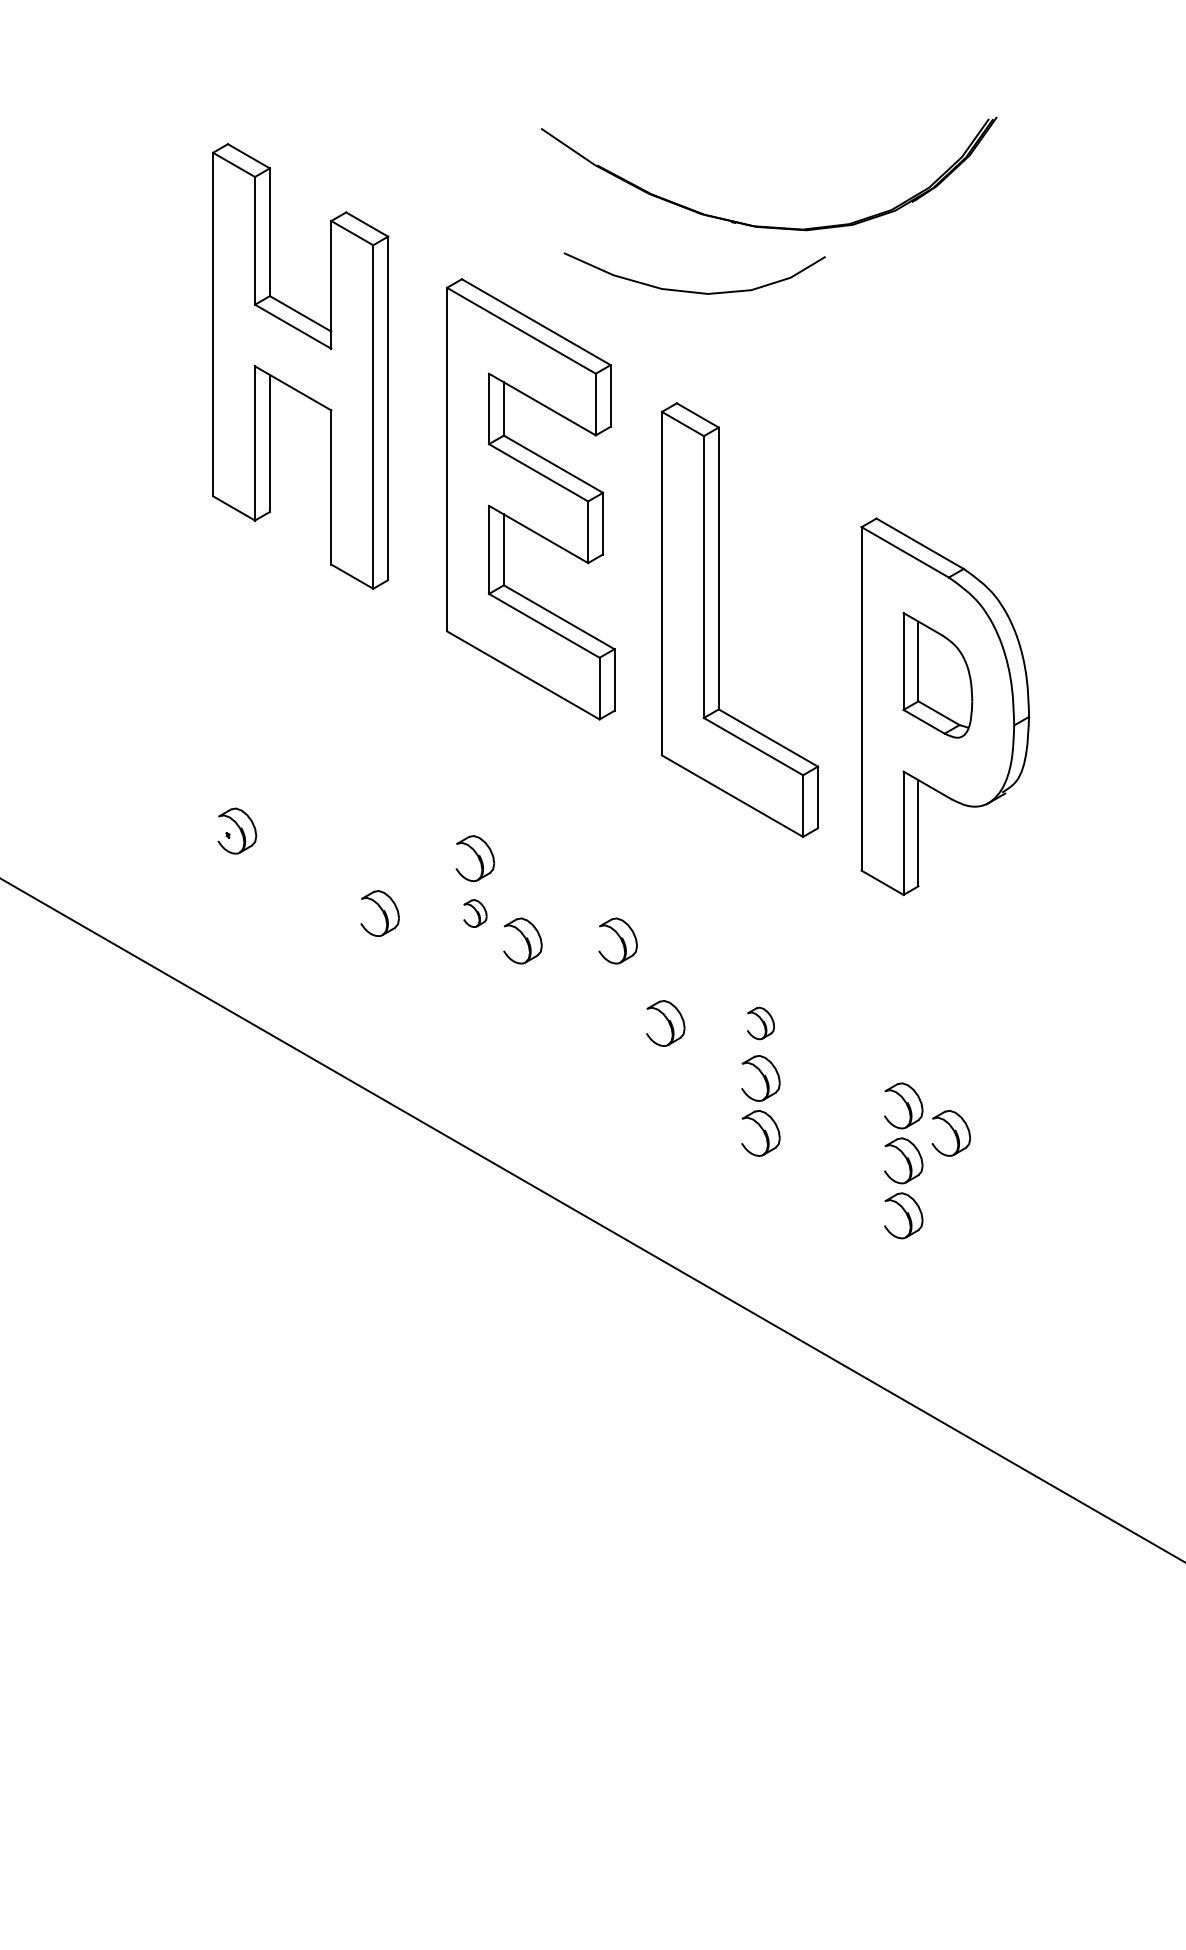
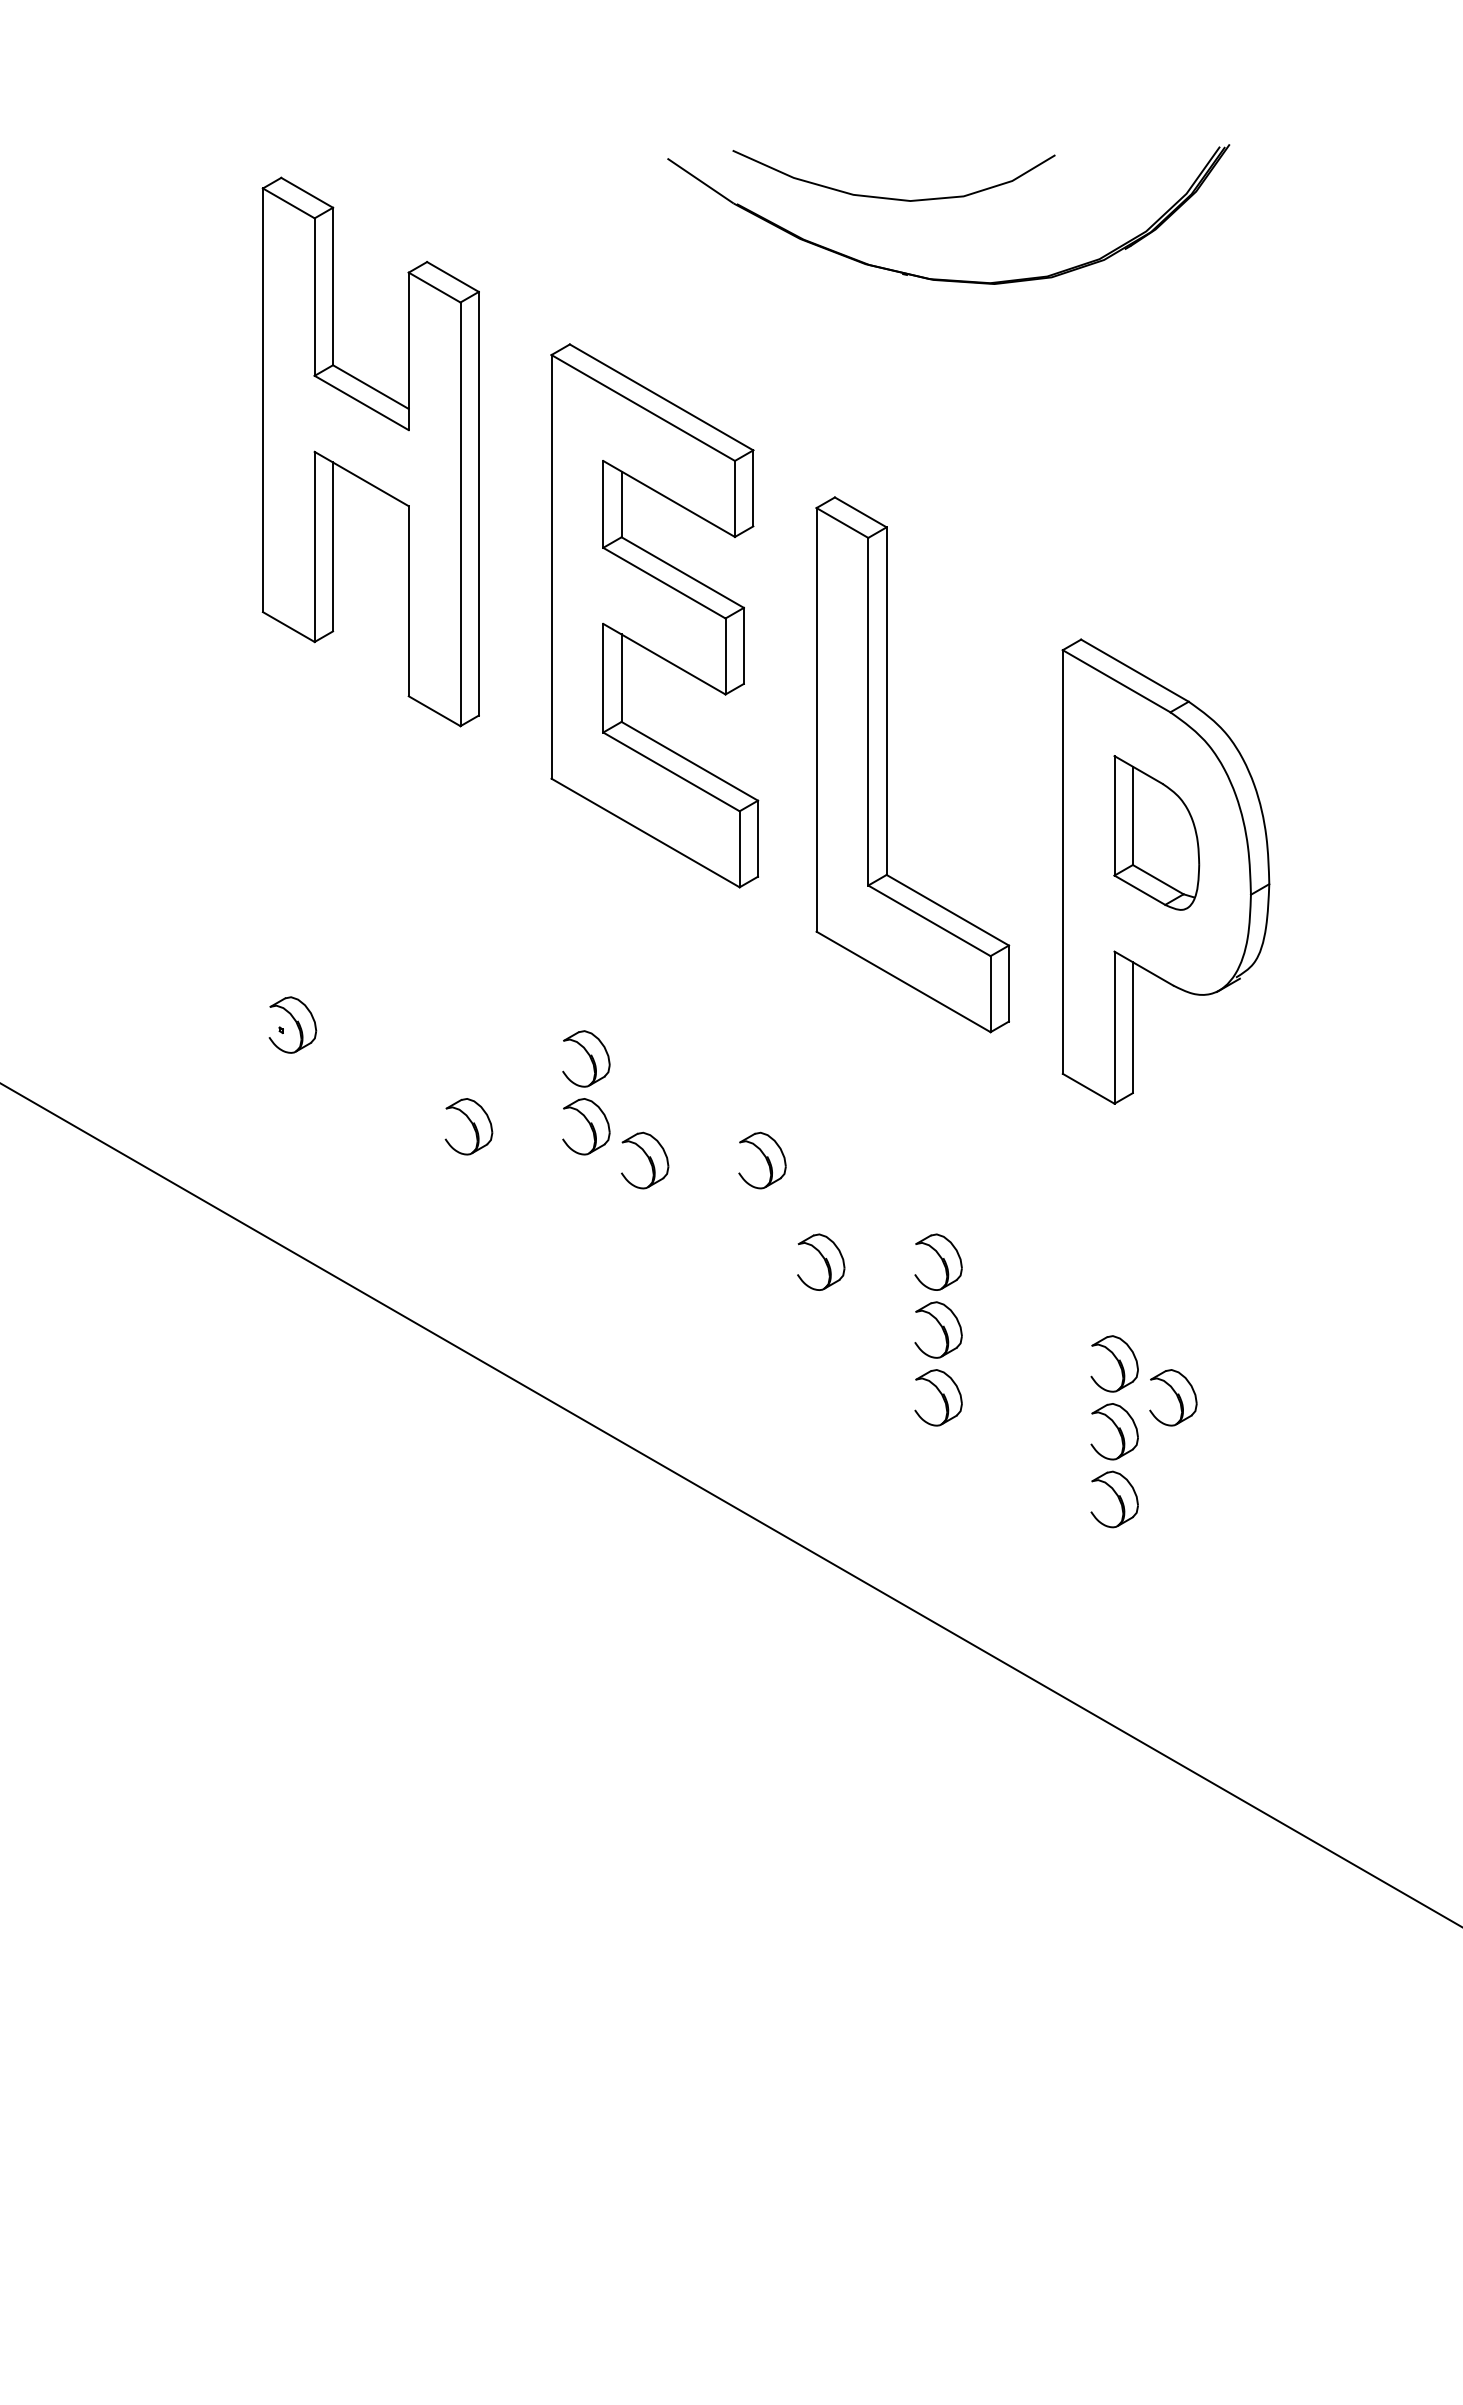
curve: (694, 291) -> (893, 197), moved
part: (475, 913) -> (586, 1126), size x1.67
part: (760, 1023) -> (938, 1262), size x1.43

